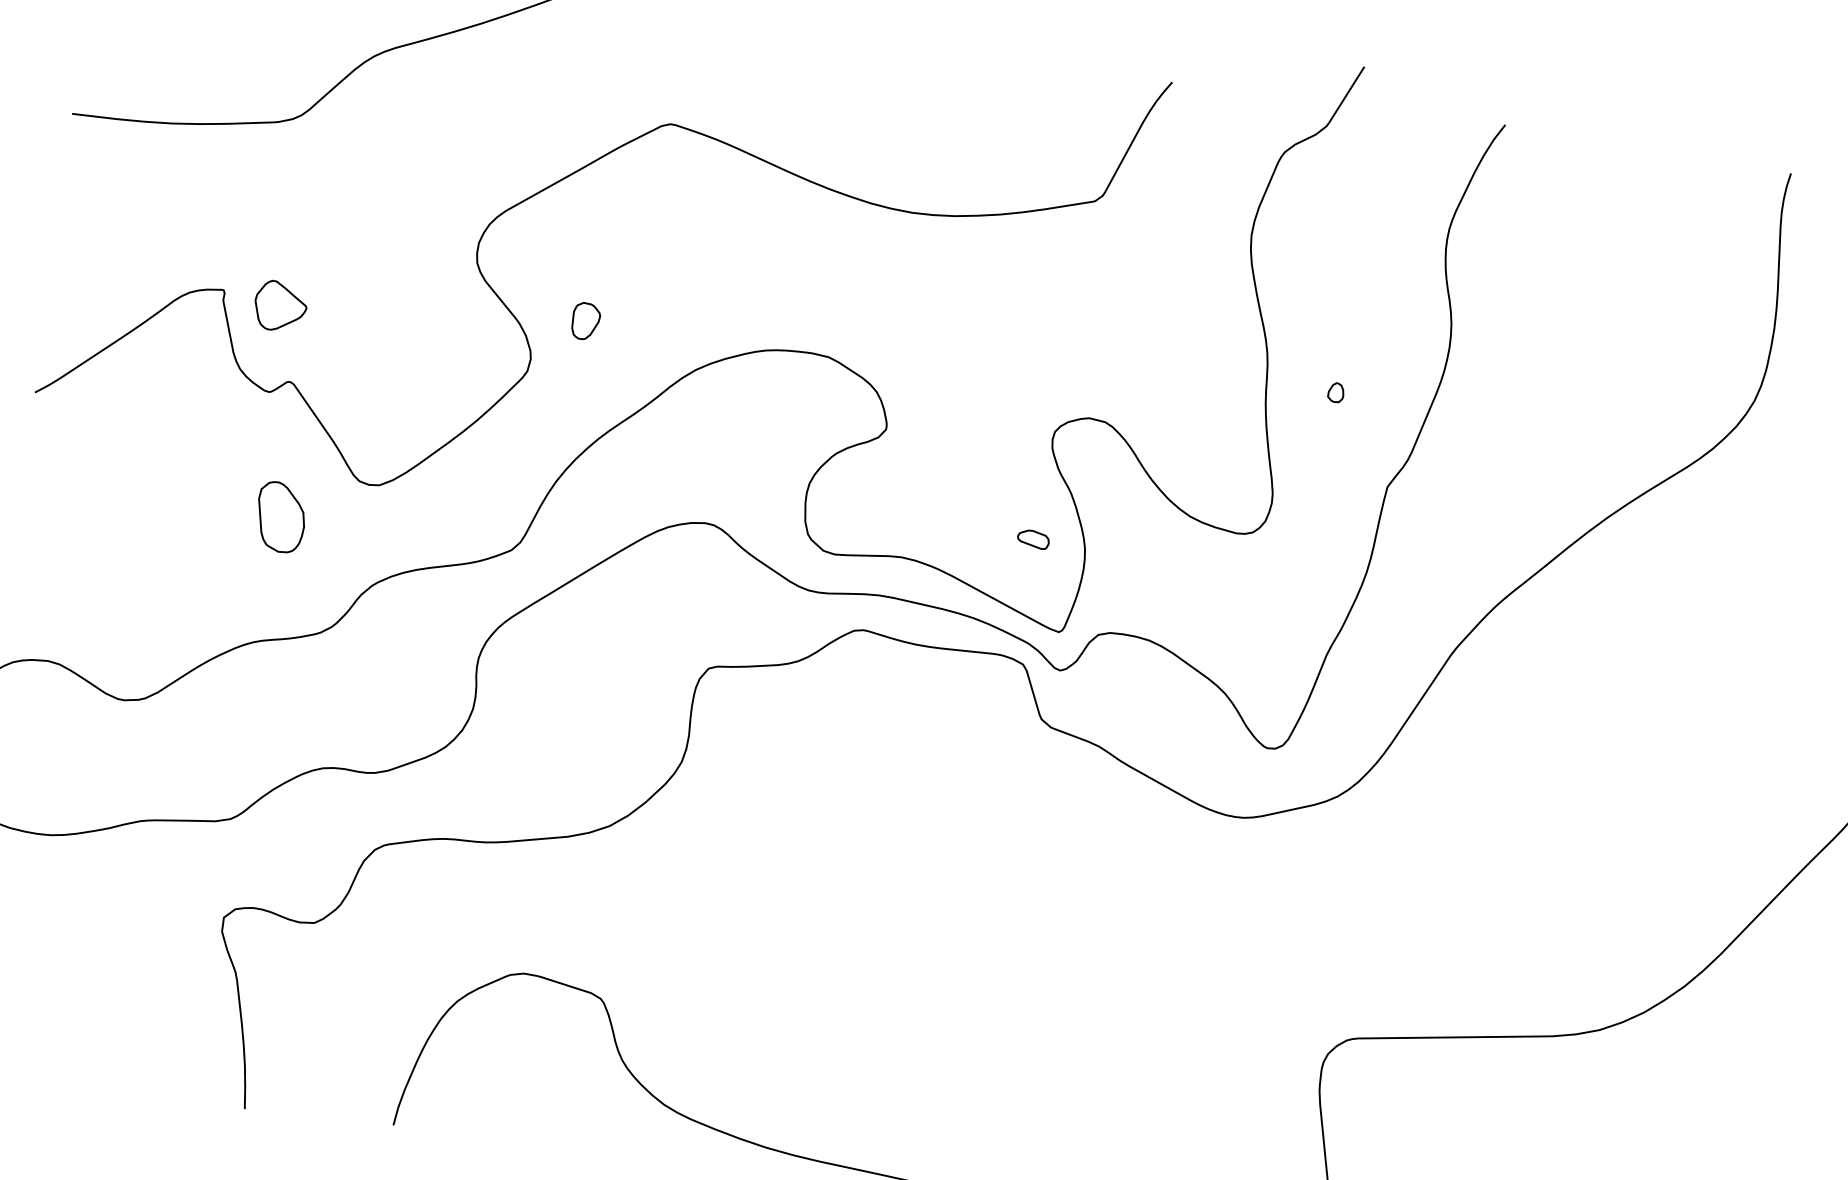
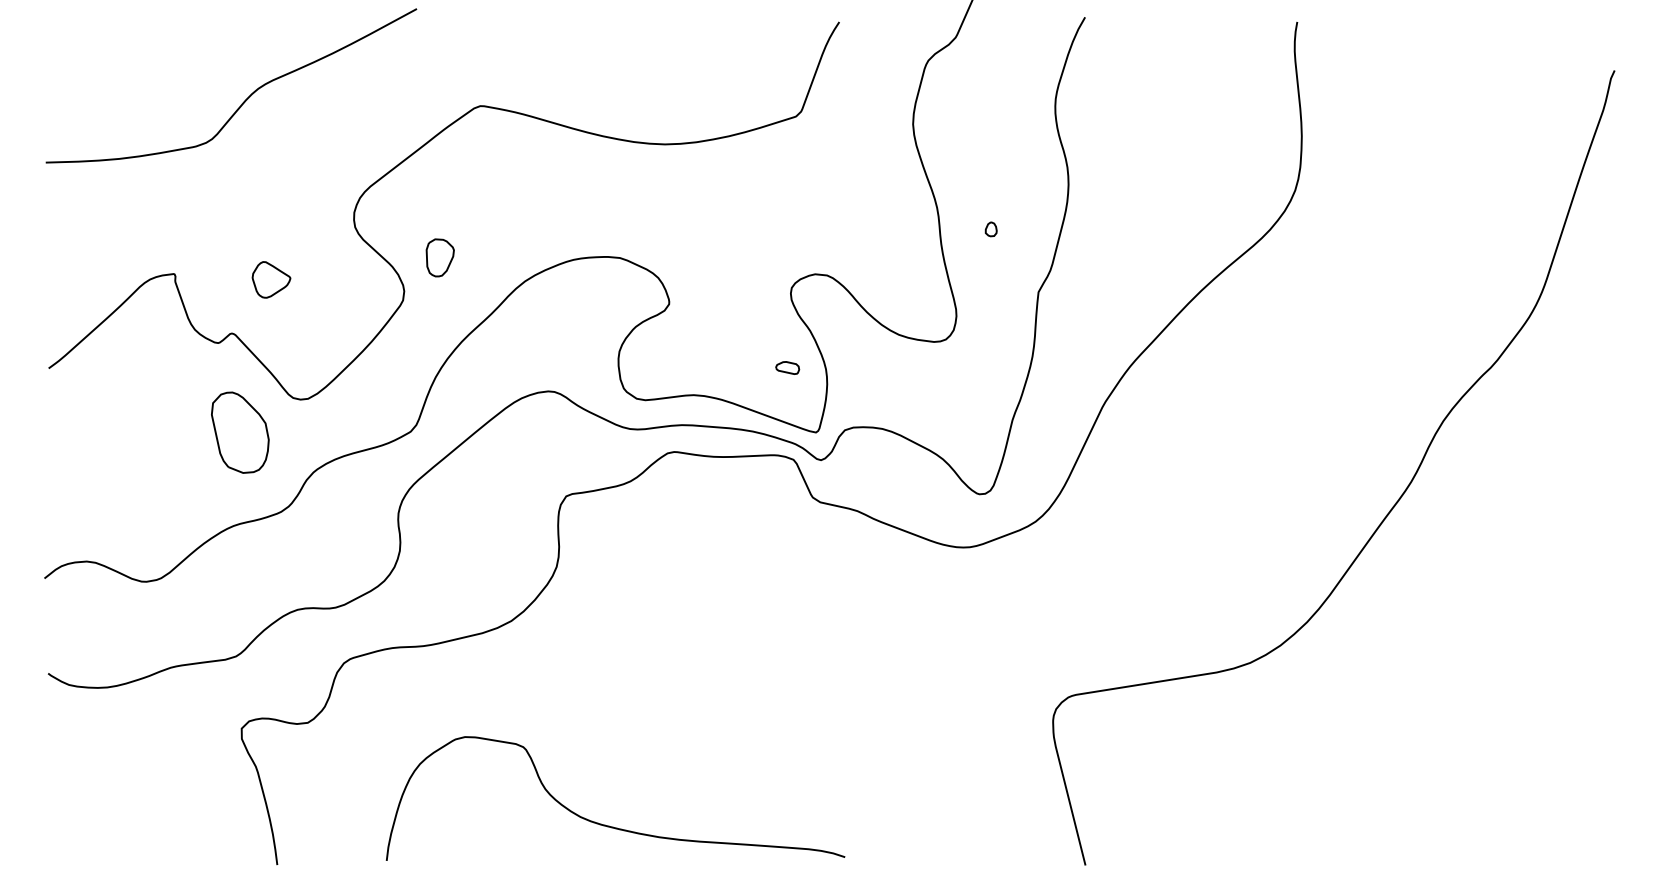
part: (280, 306) -> (271, 279), moved
part: (584, 321) -> (439, 258), size x1.4
part: (279, 517) -> (239, 432), size x1.6

